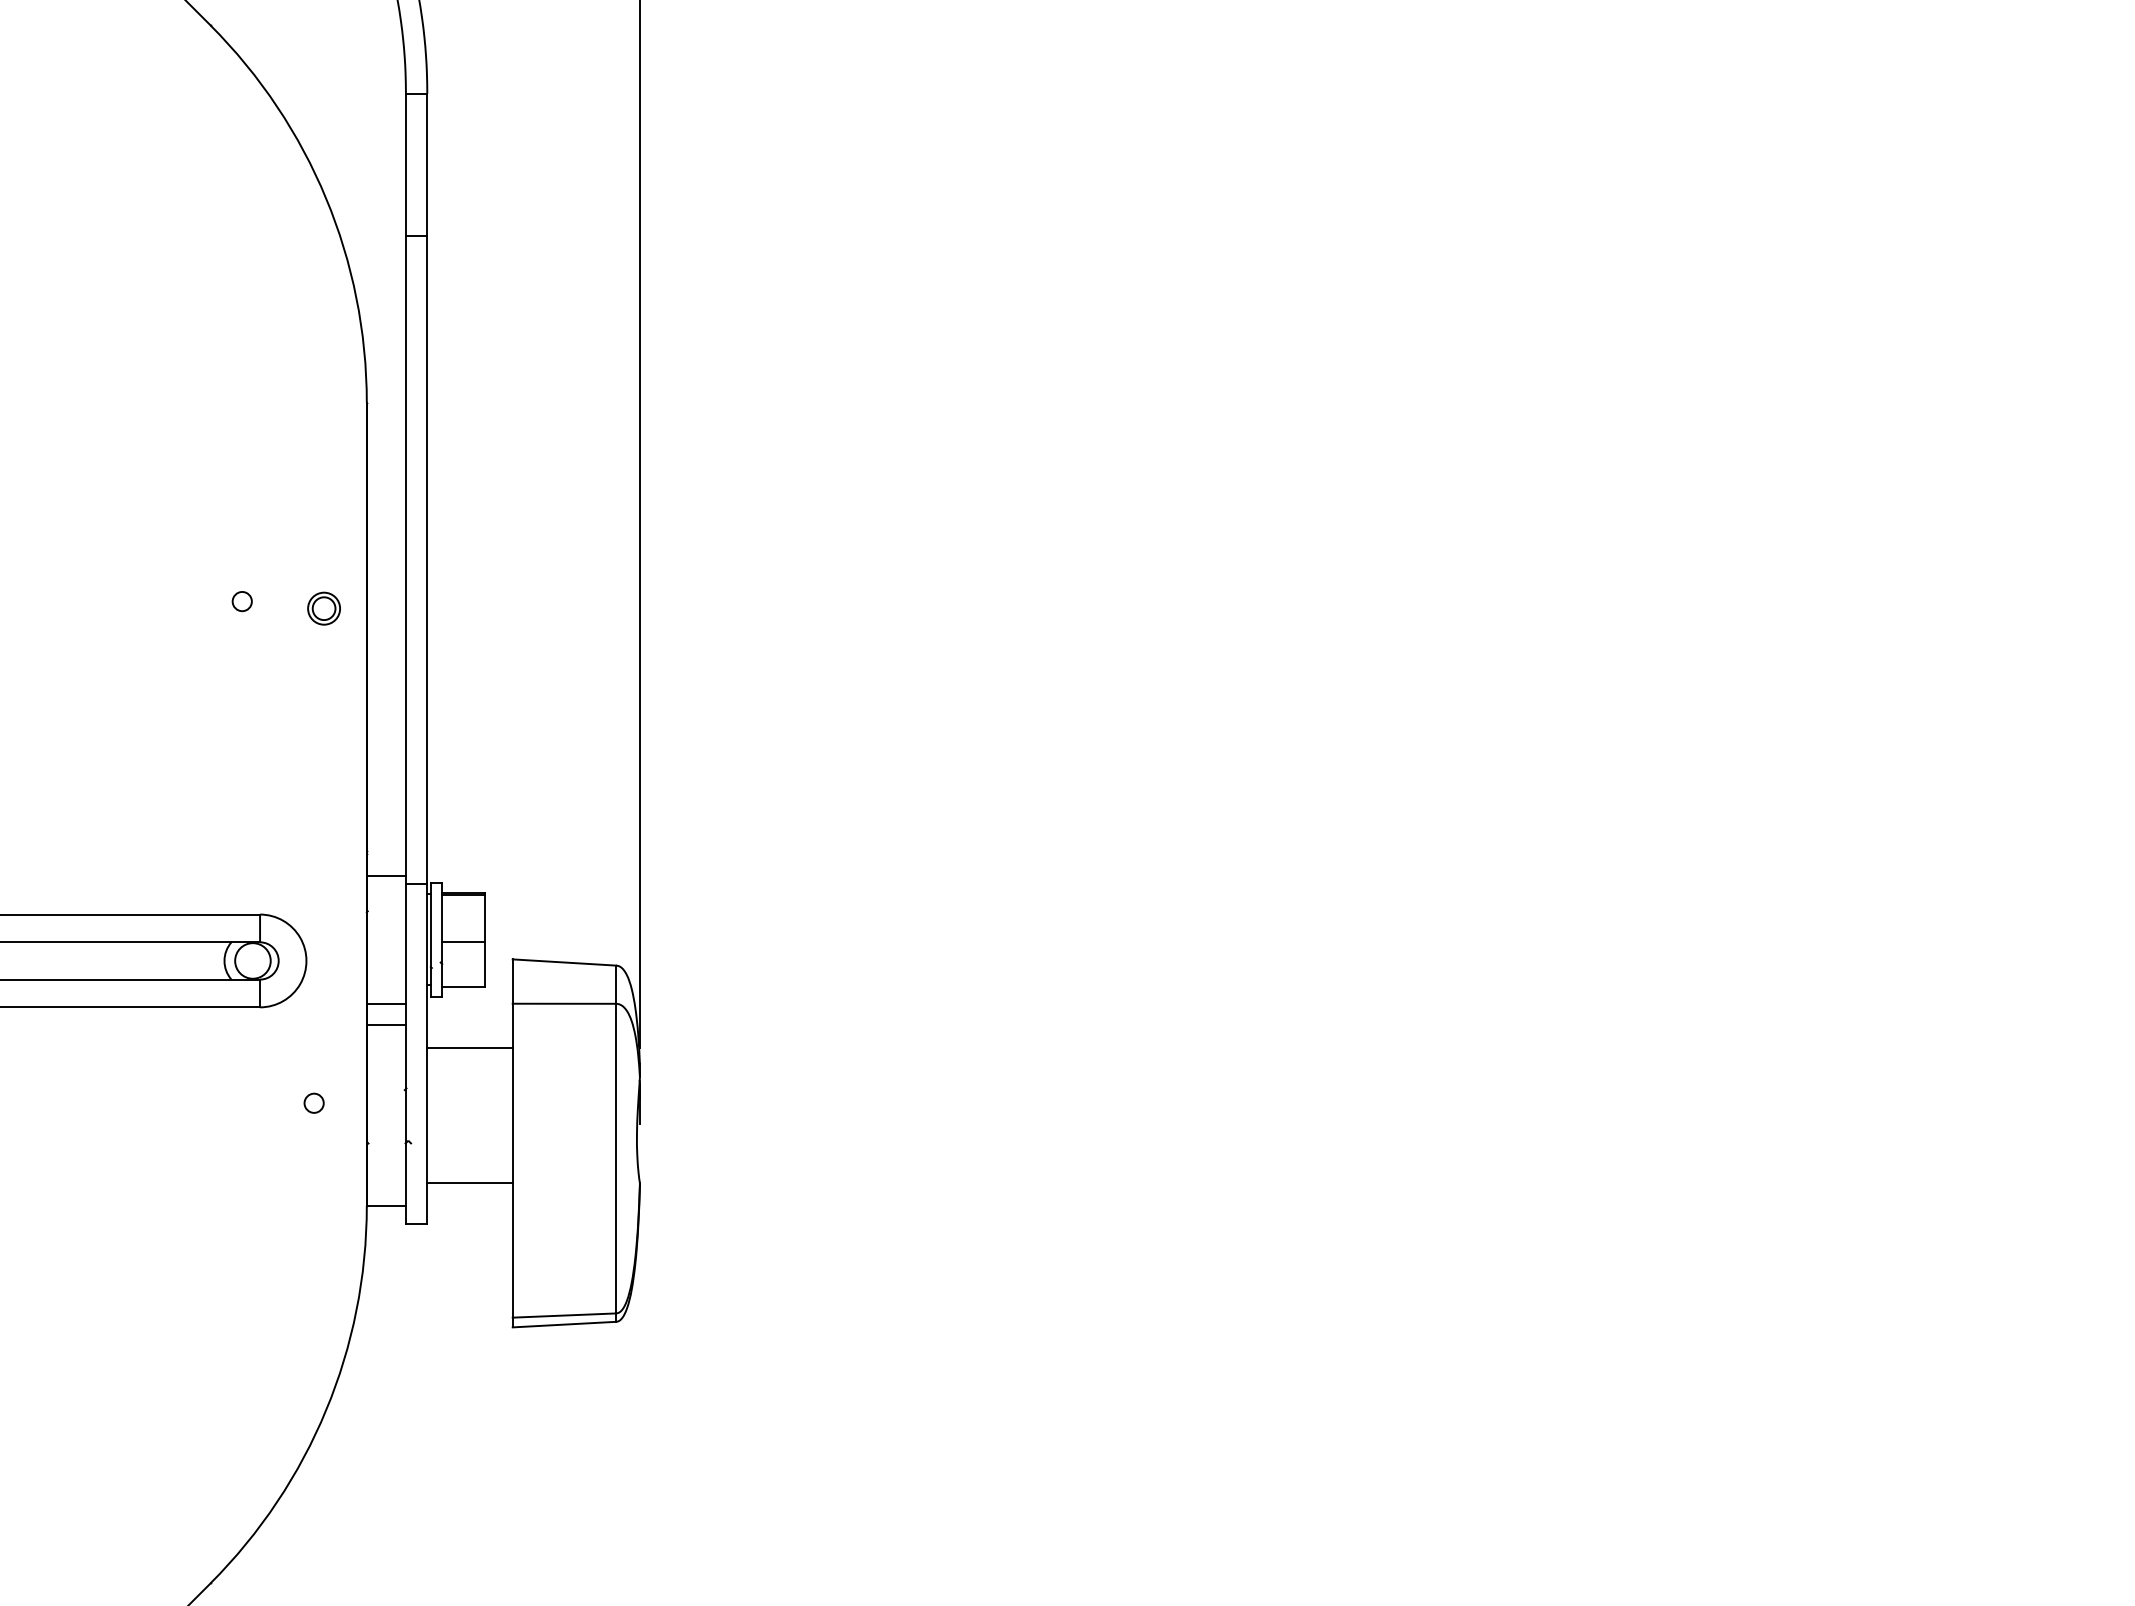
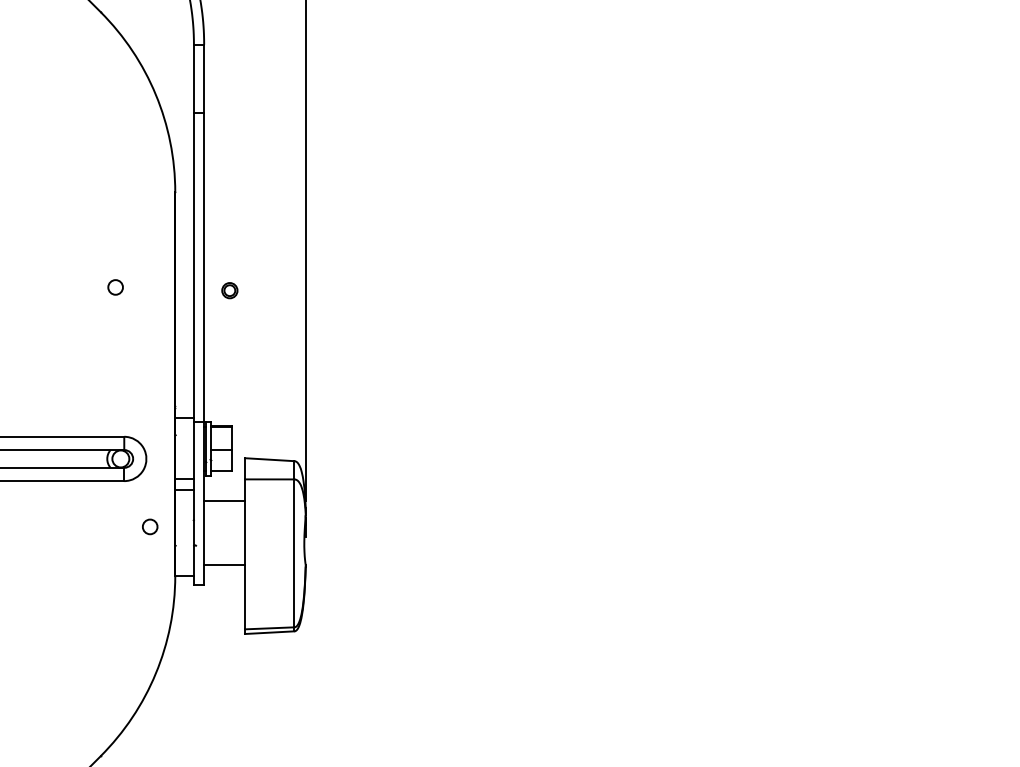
circle: (241, 599) -> (115, 286), size x1.6
part: (323, 608) -> (229, 290), moved
circle: (312, 1102) -> (149, 526), size x1.6

